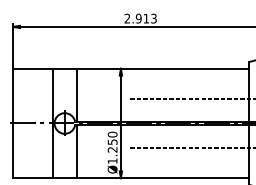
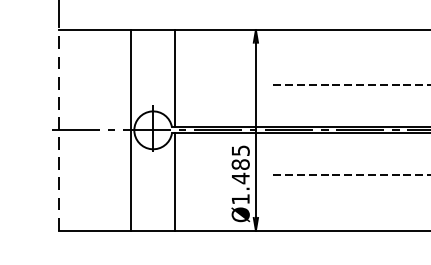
line: (13, 123) -> (59, 130), solid -> dashed
text: (112, 141) -> (240, 163), 1.250 -> 1.485

